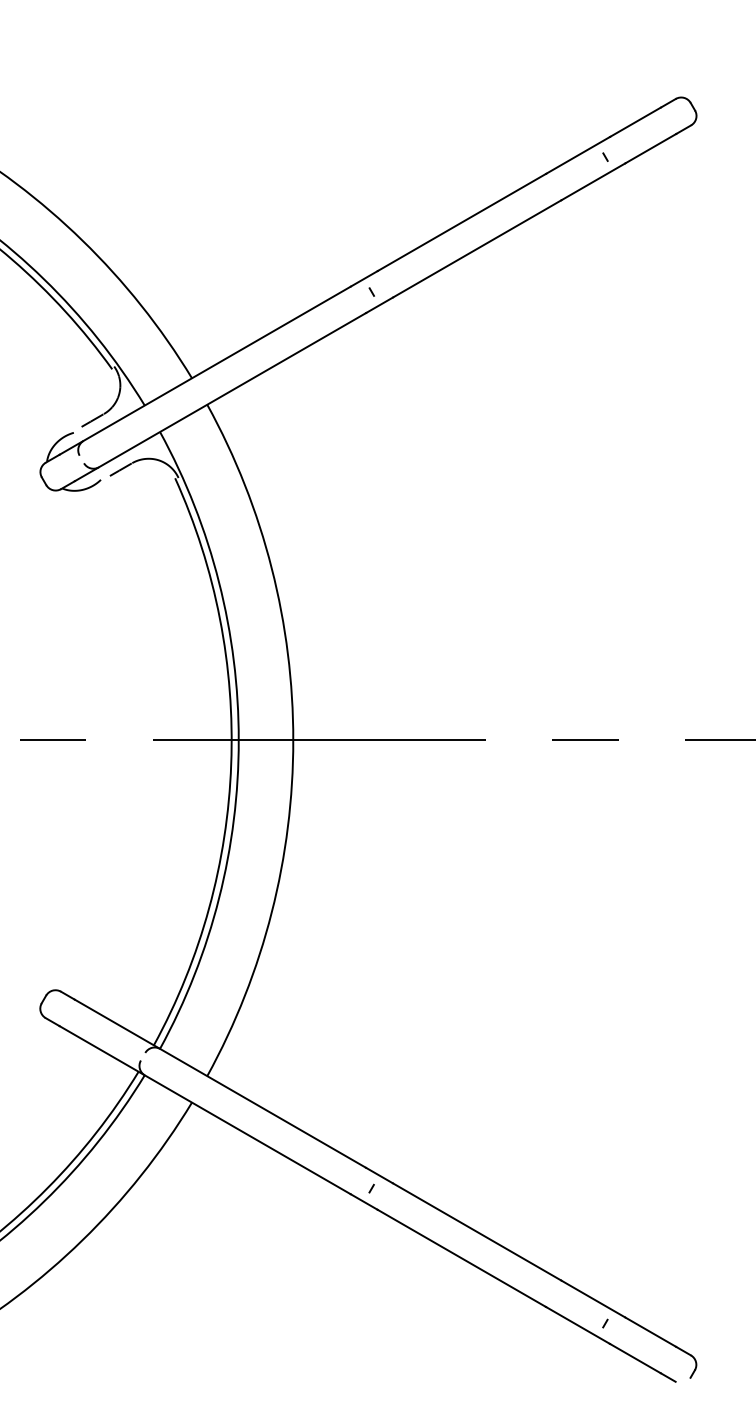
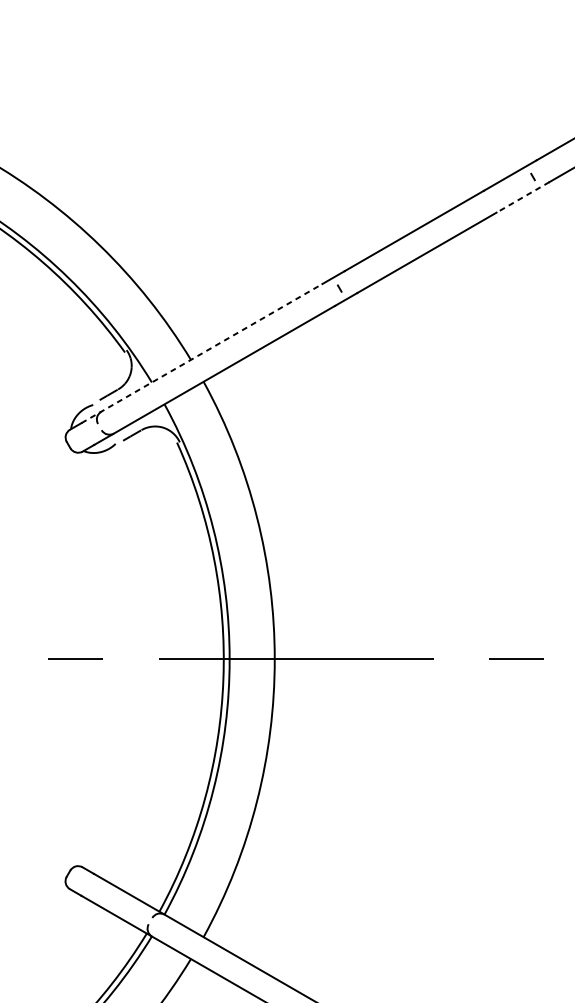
line: (593, 181) -> (523, 197), solid -> dashed
line: (205, 370) -> (202, 353), solid -> dashed

